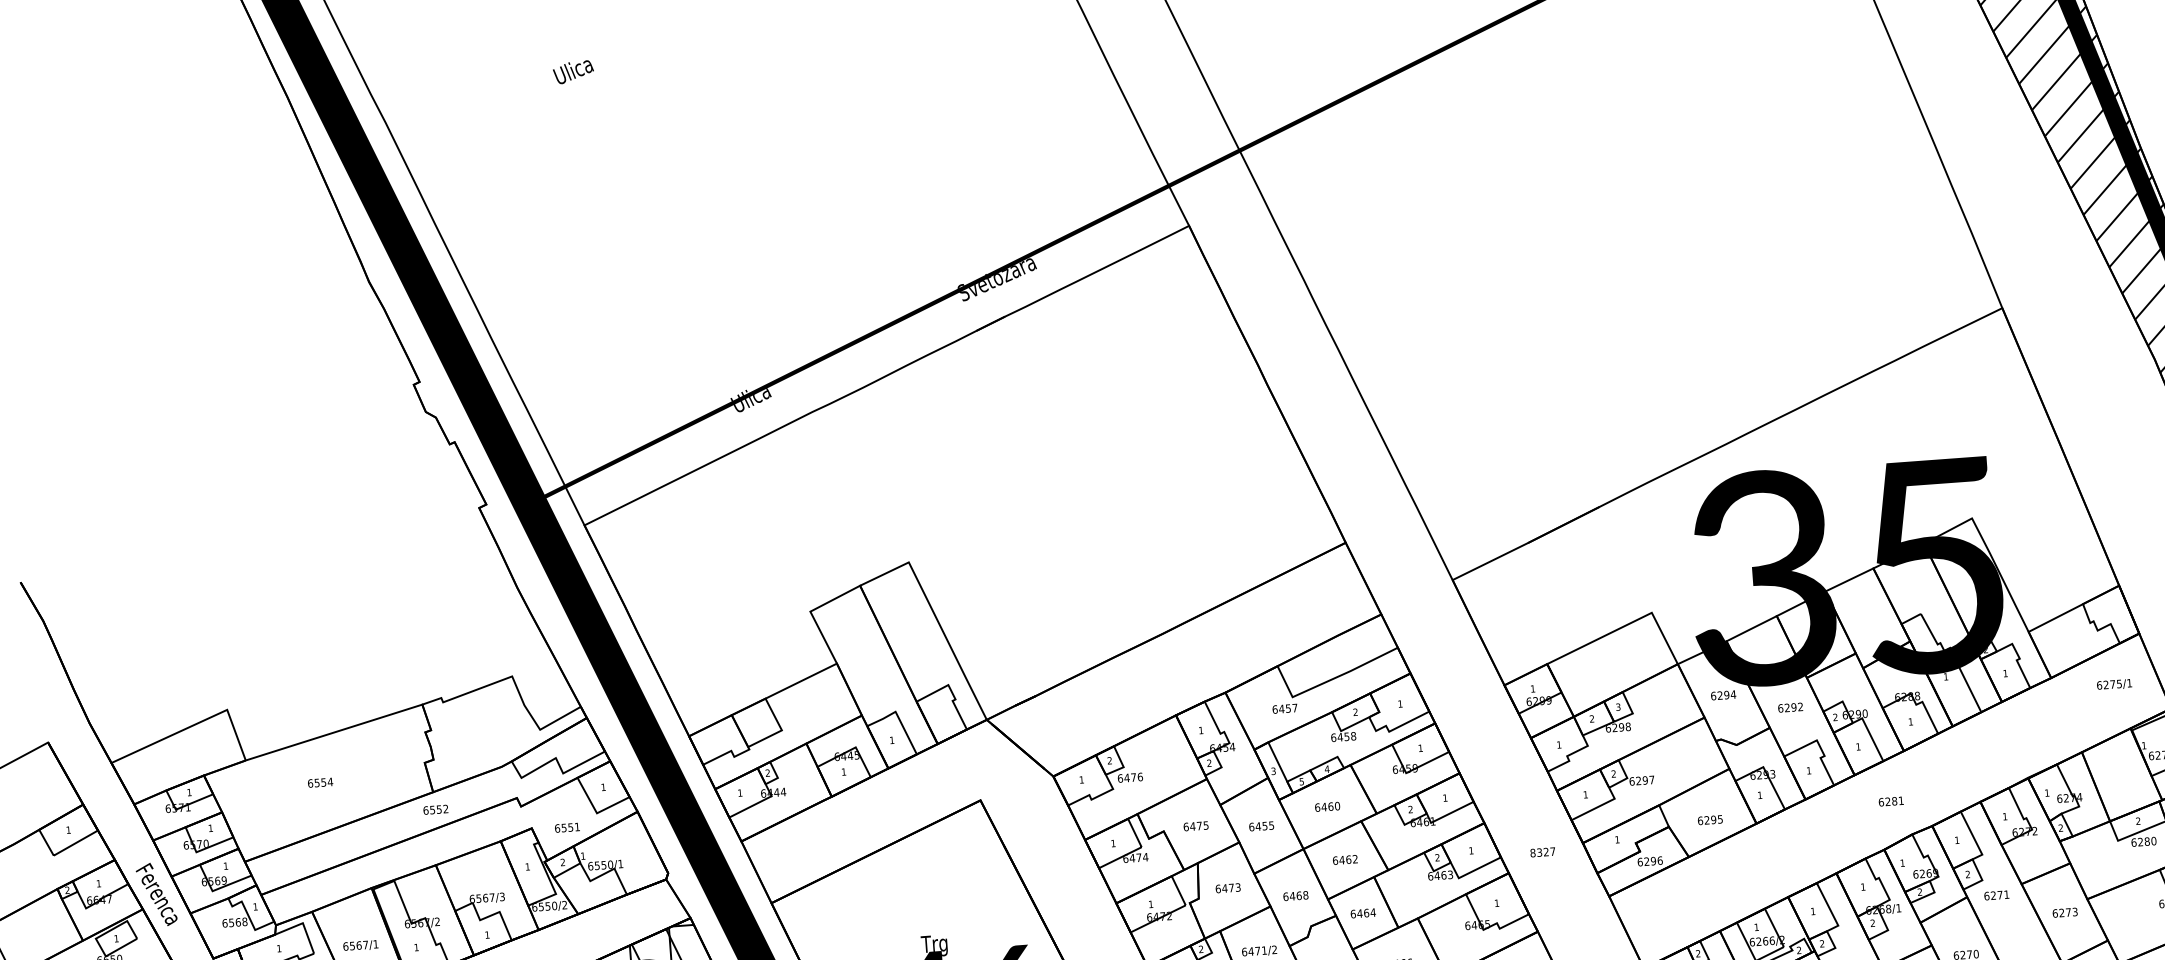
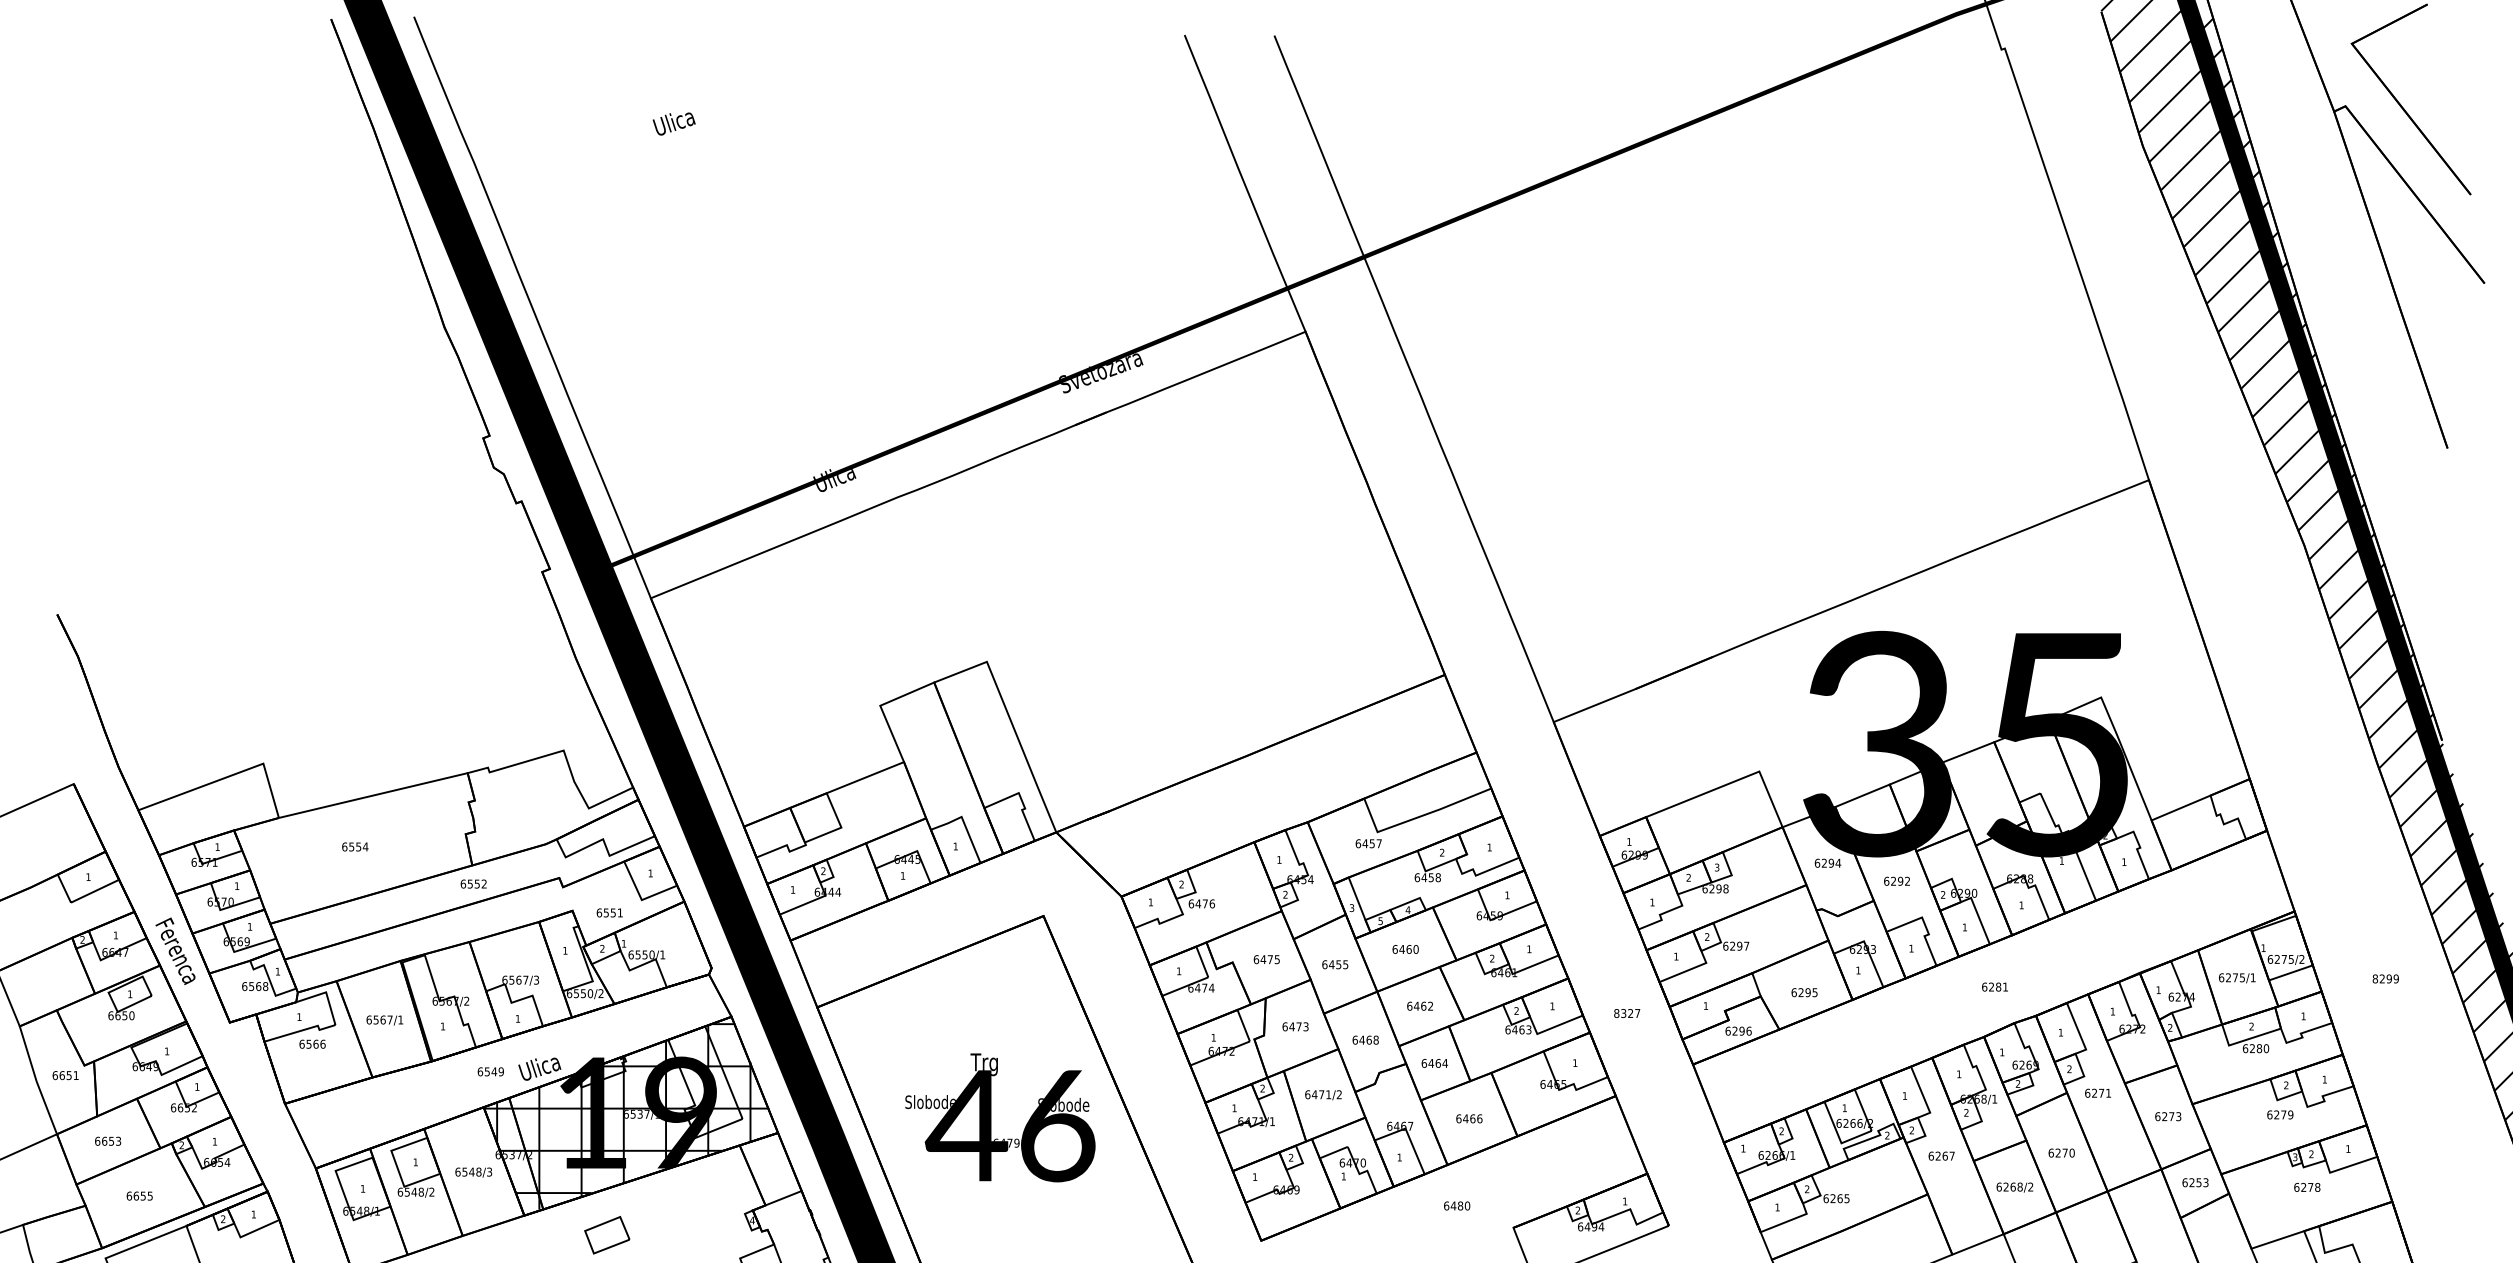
text: (2114, 685) -> (2237, 978), moved

